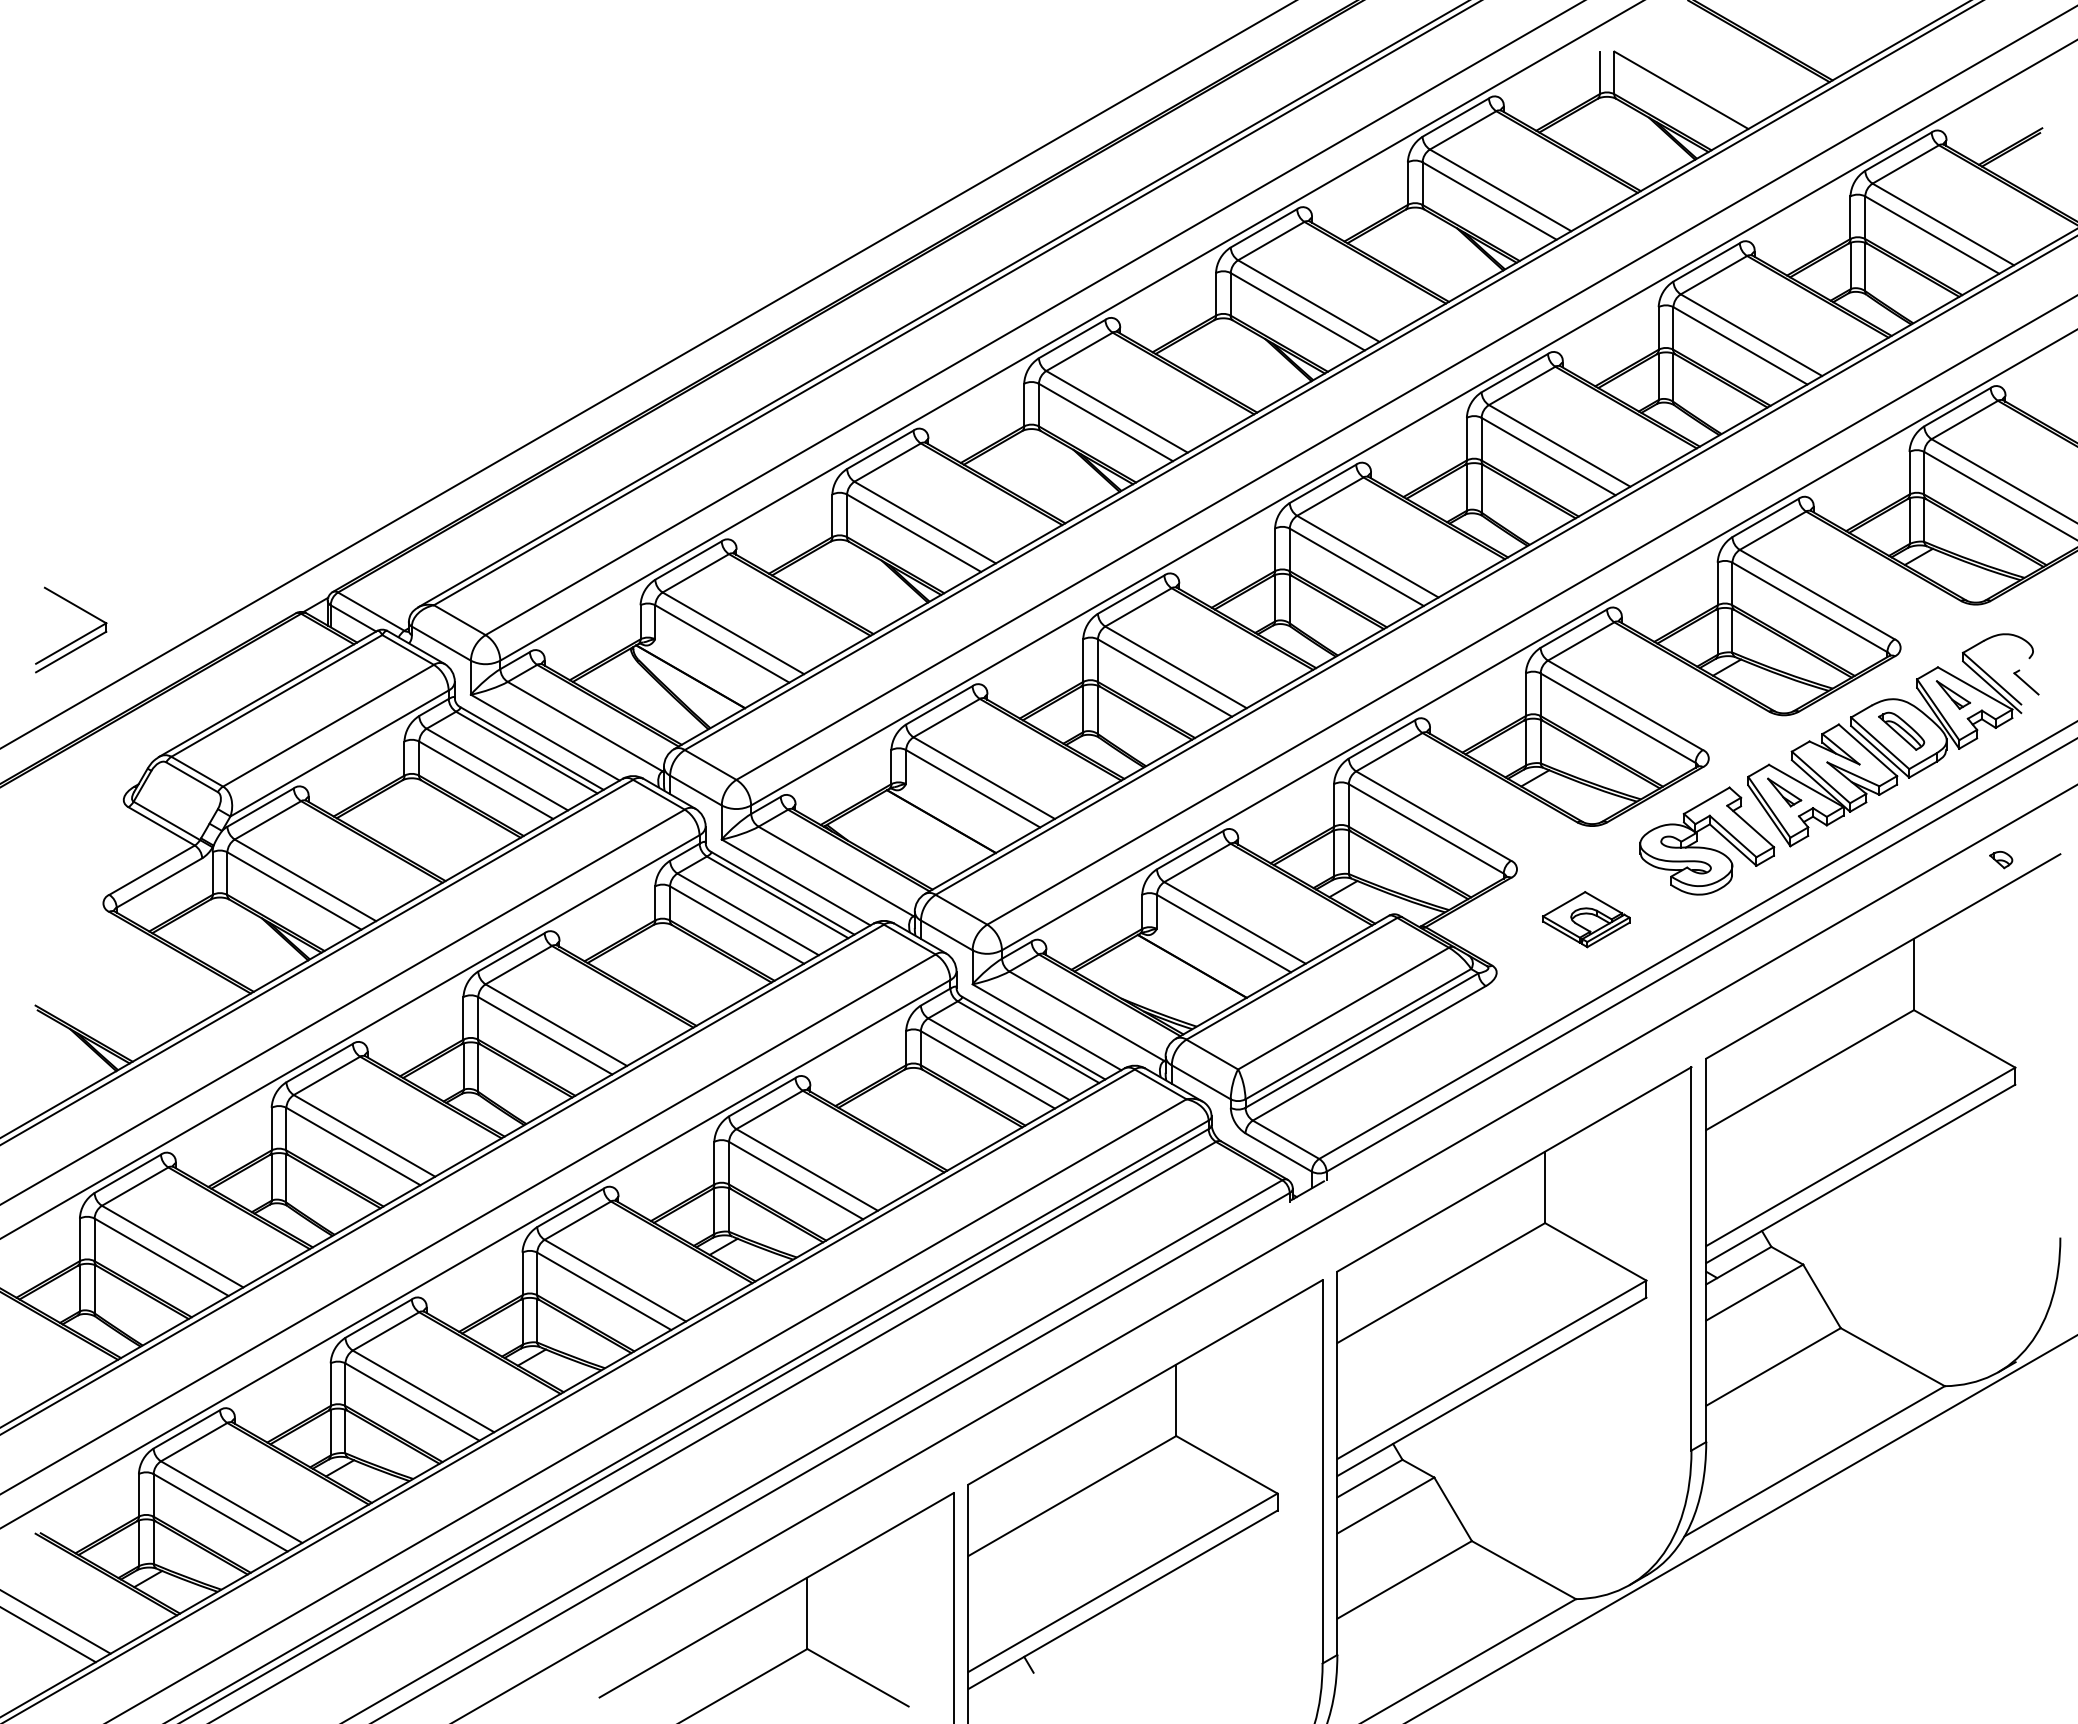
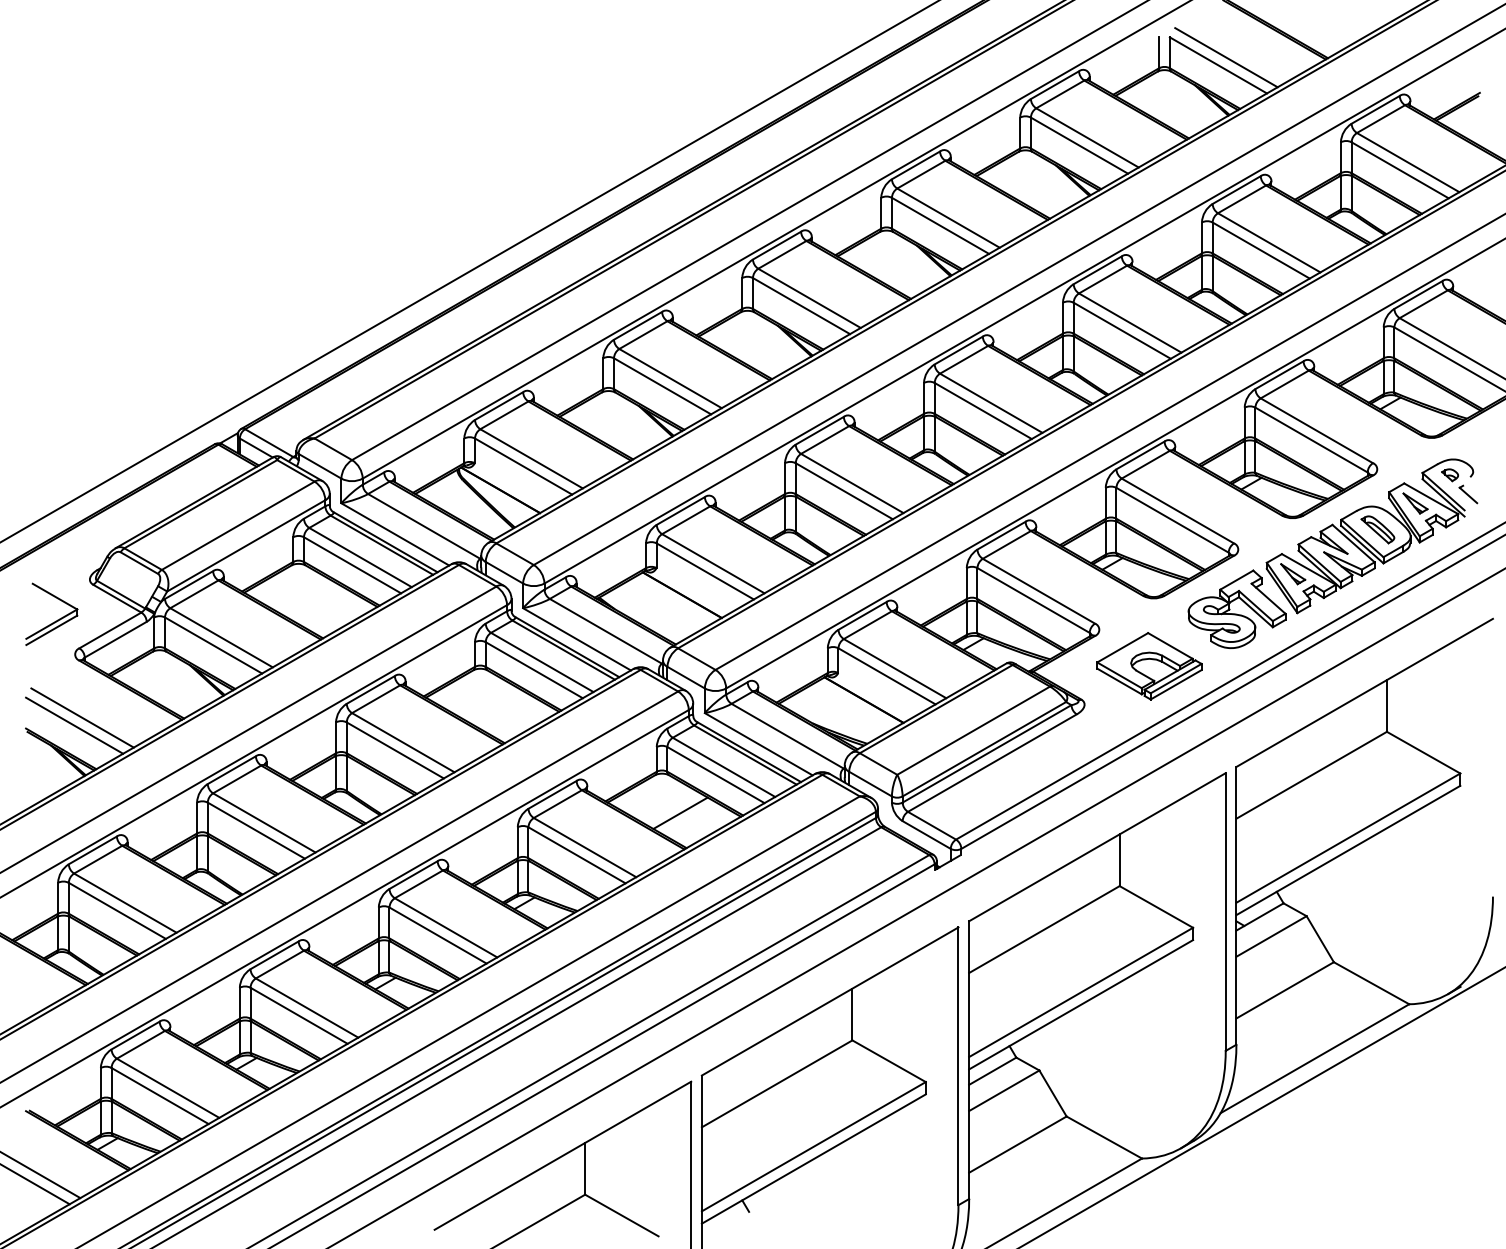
line: (1692, 79) -> (1226, 57), added
part: (77, 638) -> (56, 620), moved
part: (2001, 860) -> (1450, 475), moved
part: (1586, 919) -> (1149, 666), size x1.67
line: (113, 990) -> (82, 717), added
line: (102, 1001) -> (74, 725), added
line: (938, 1122) -> (680, 813), added

